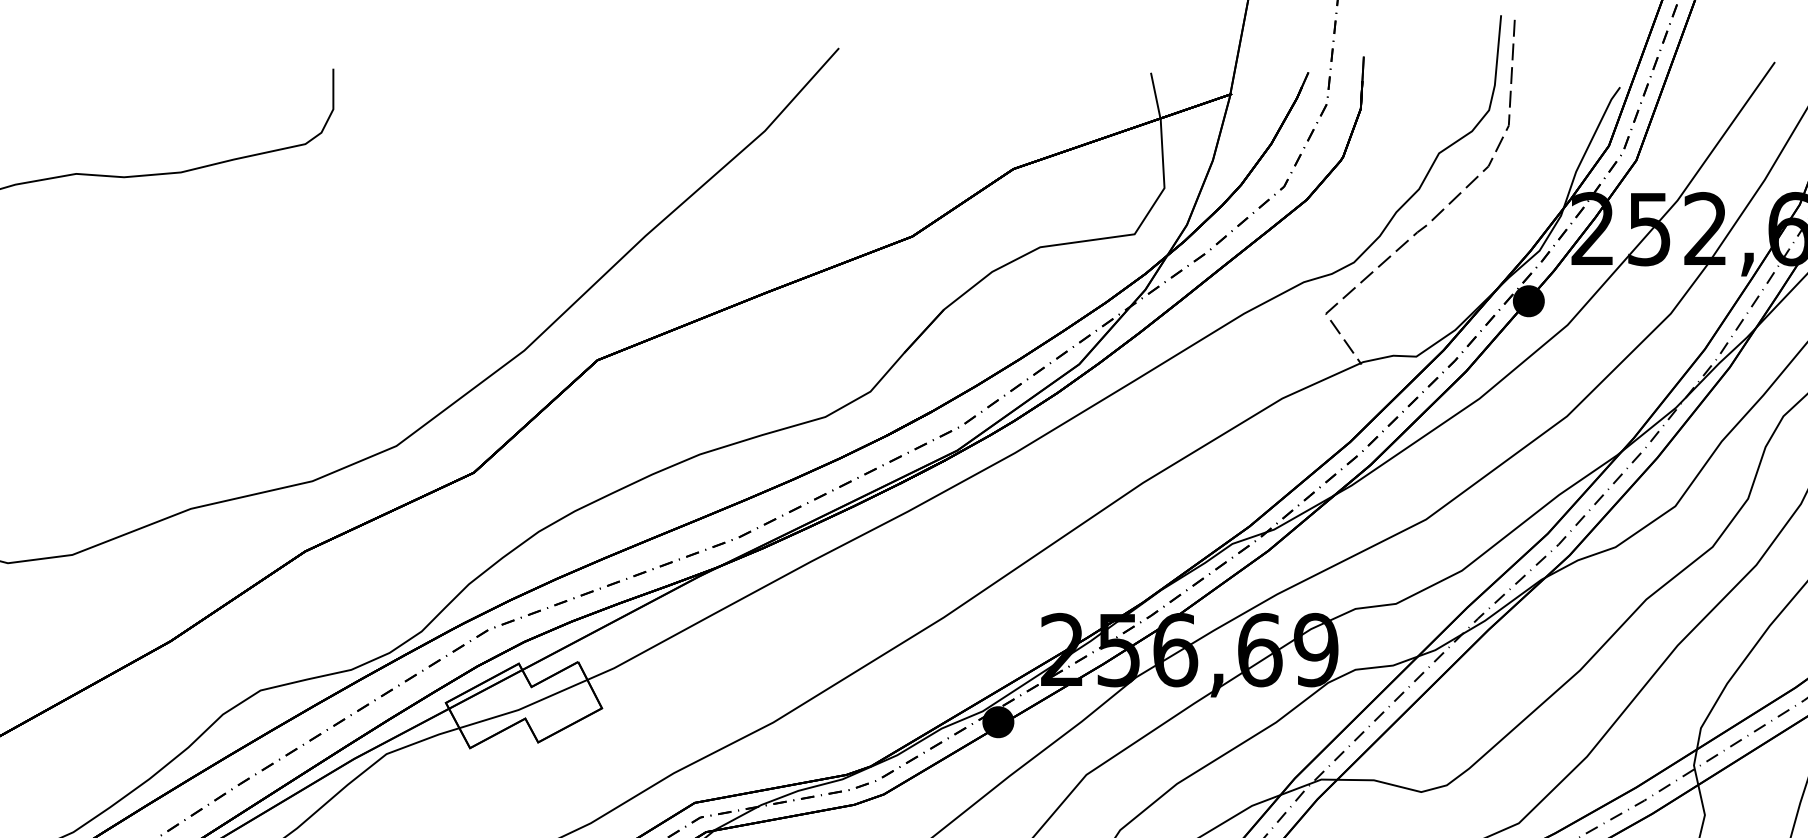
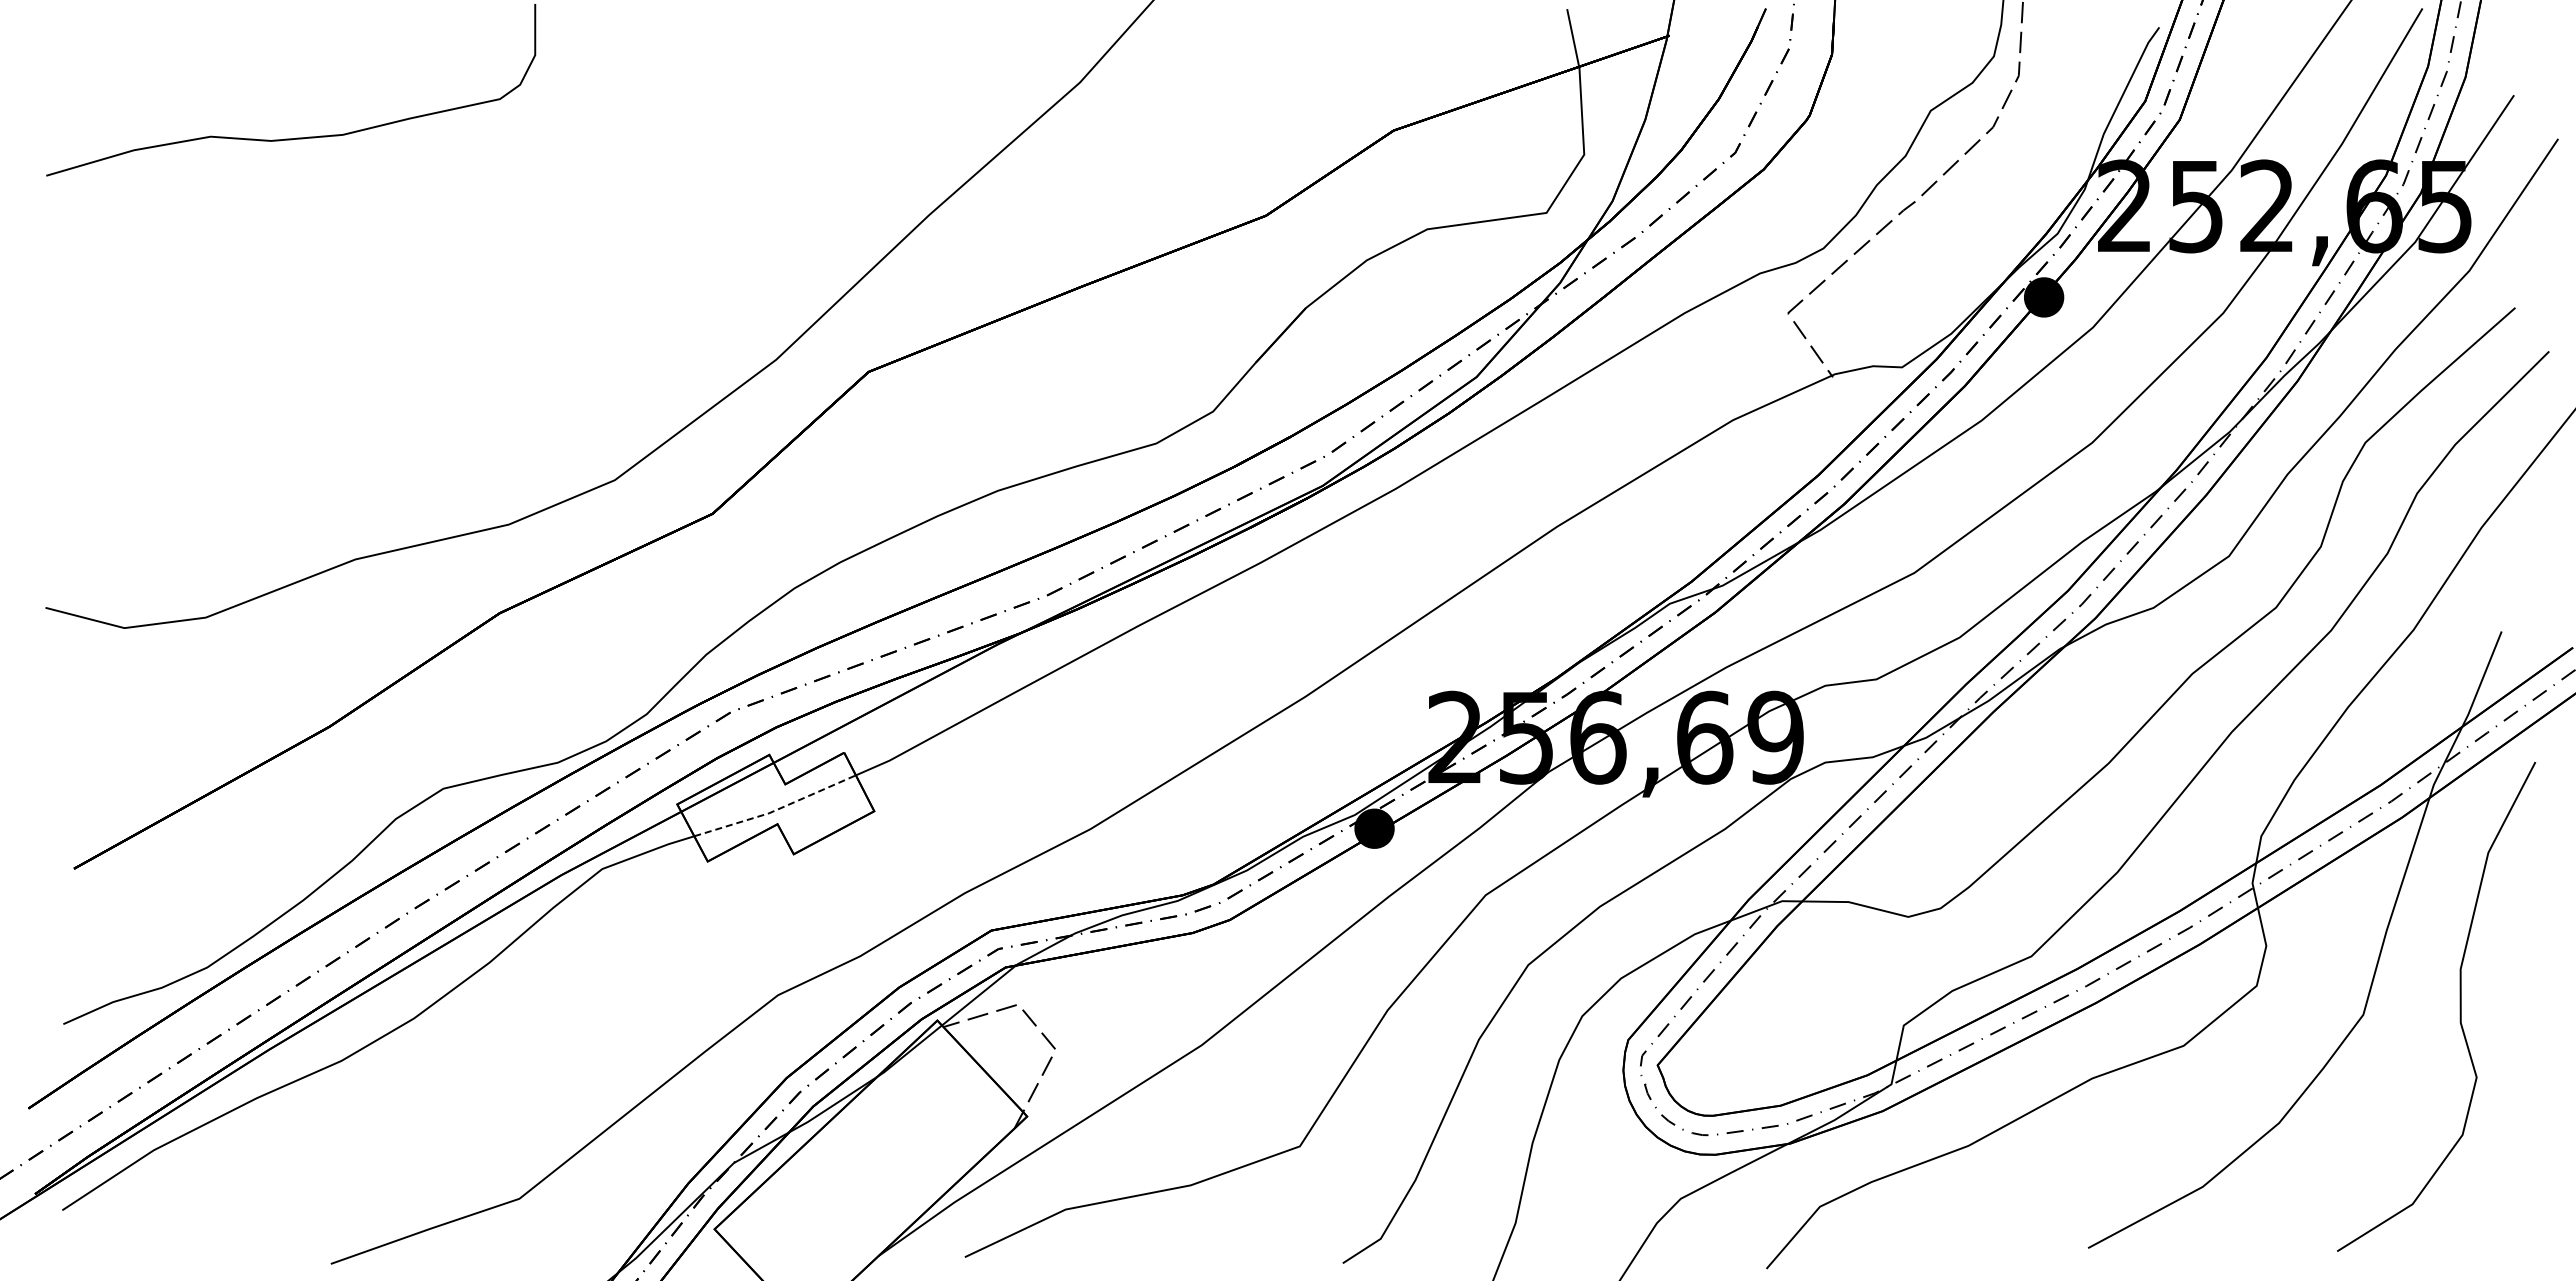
line: (524, 707) -> (776, 810), solid -> dashed

